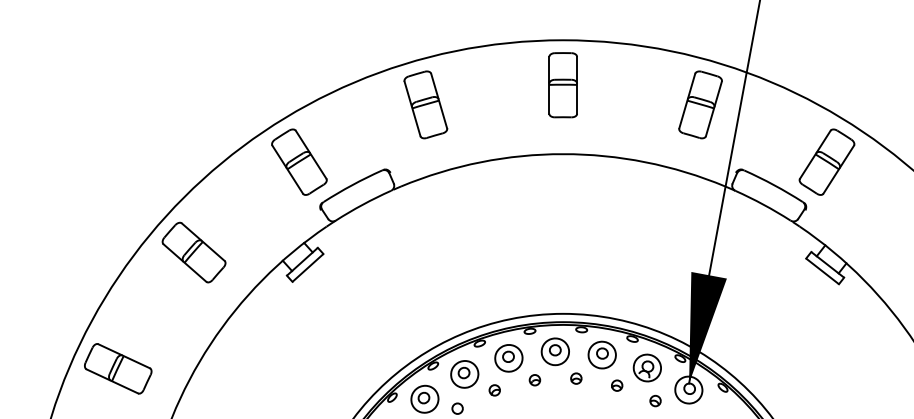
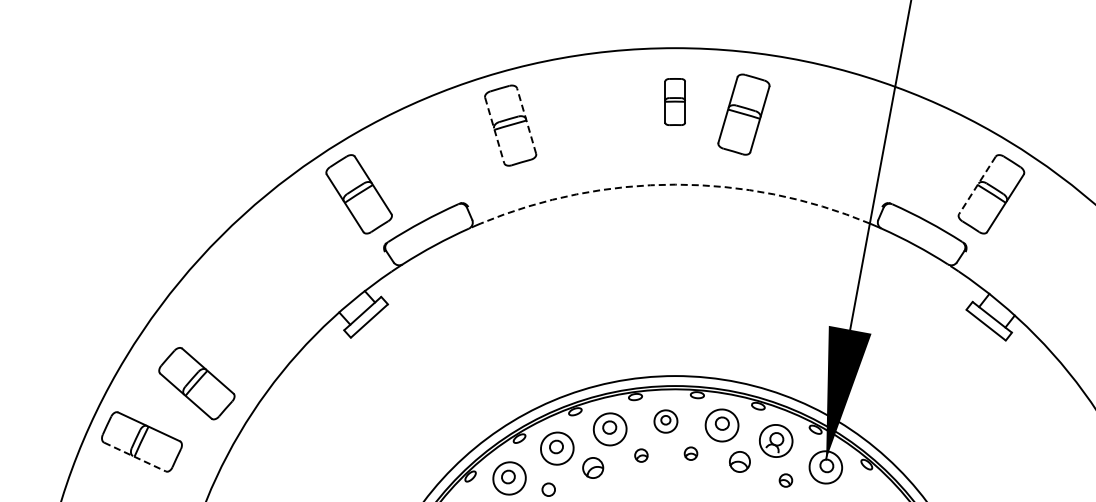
part: (562, 84) -> (674, 101), size x0.6
line: (439, 100) -> (526, 120), solid -> dashed
part: (700, 104) -> (743, 114), moved
line: (412, 108) -> (494, 130), solid -> dashed
arc: (563, 154) -> (675, 184), solid -> dashed
line: (815, 154) -> (977, 185), solid -> dashed
part: (193, 252) -> (196, 383), moved
part: (555, 351) -> (665, 421), size x0.7
line: (112, 381) -> (135, 457), solid -> dashed
part: (616, 385) -> (739, 462), size x1.6
part: (494, 390) -> (593, 467), size x1.6

